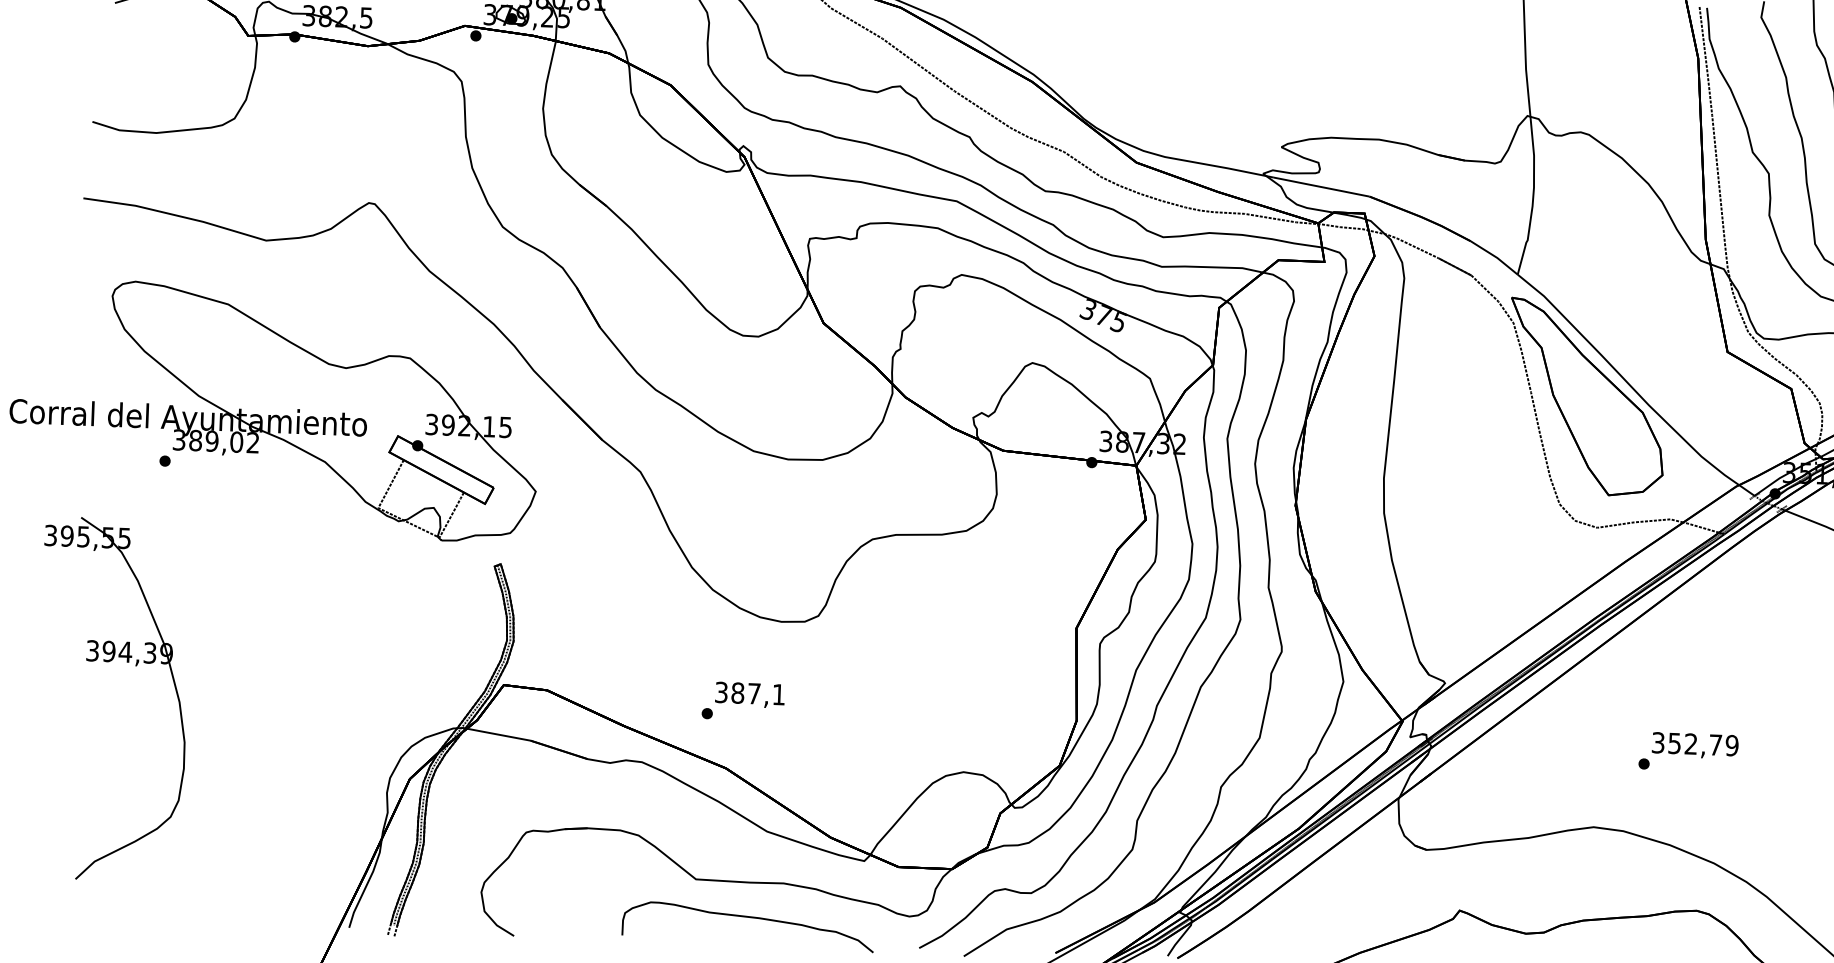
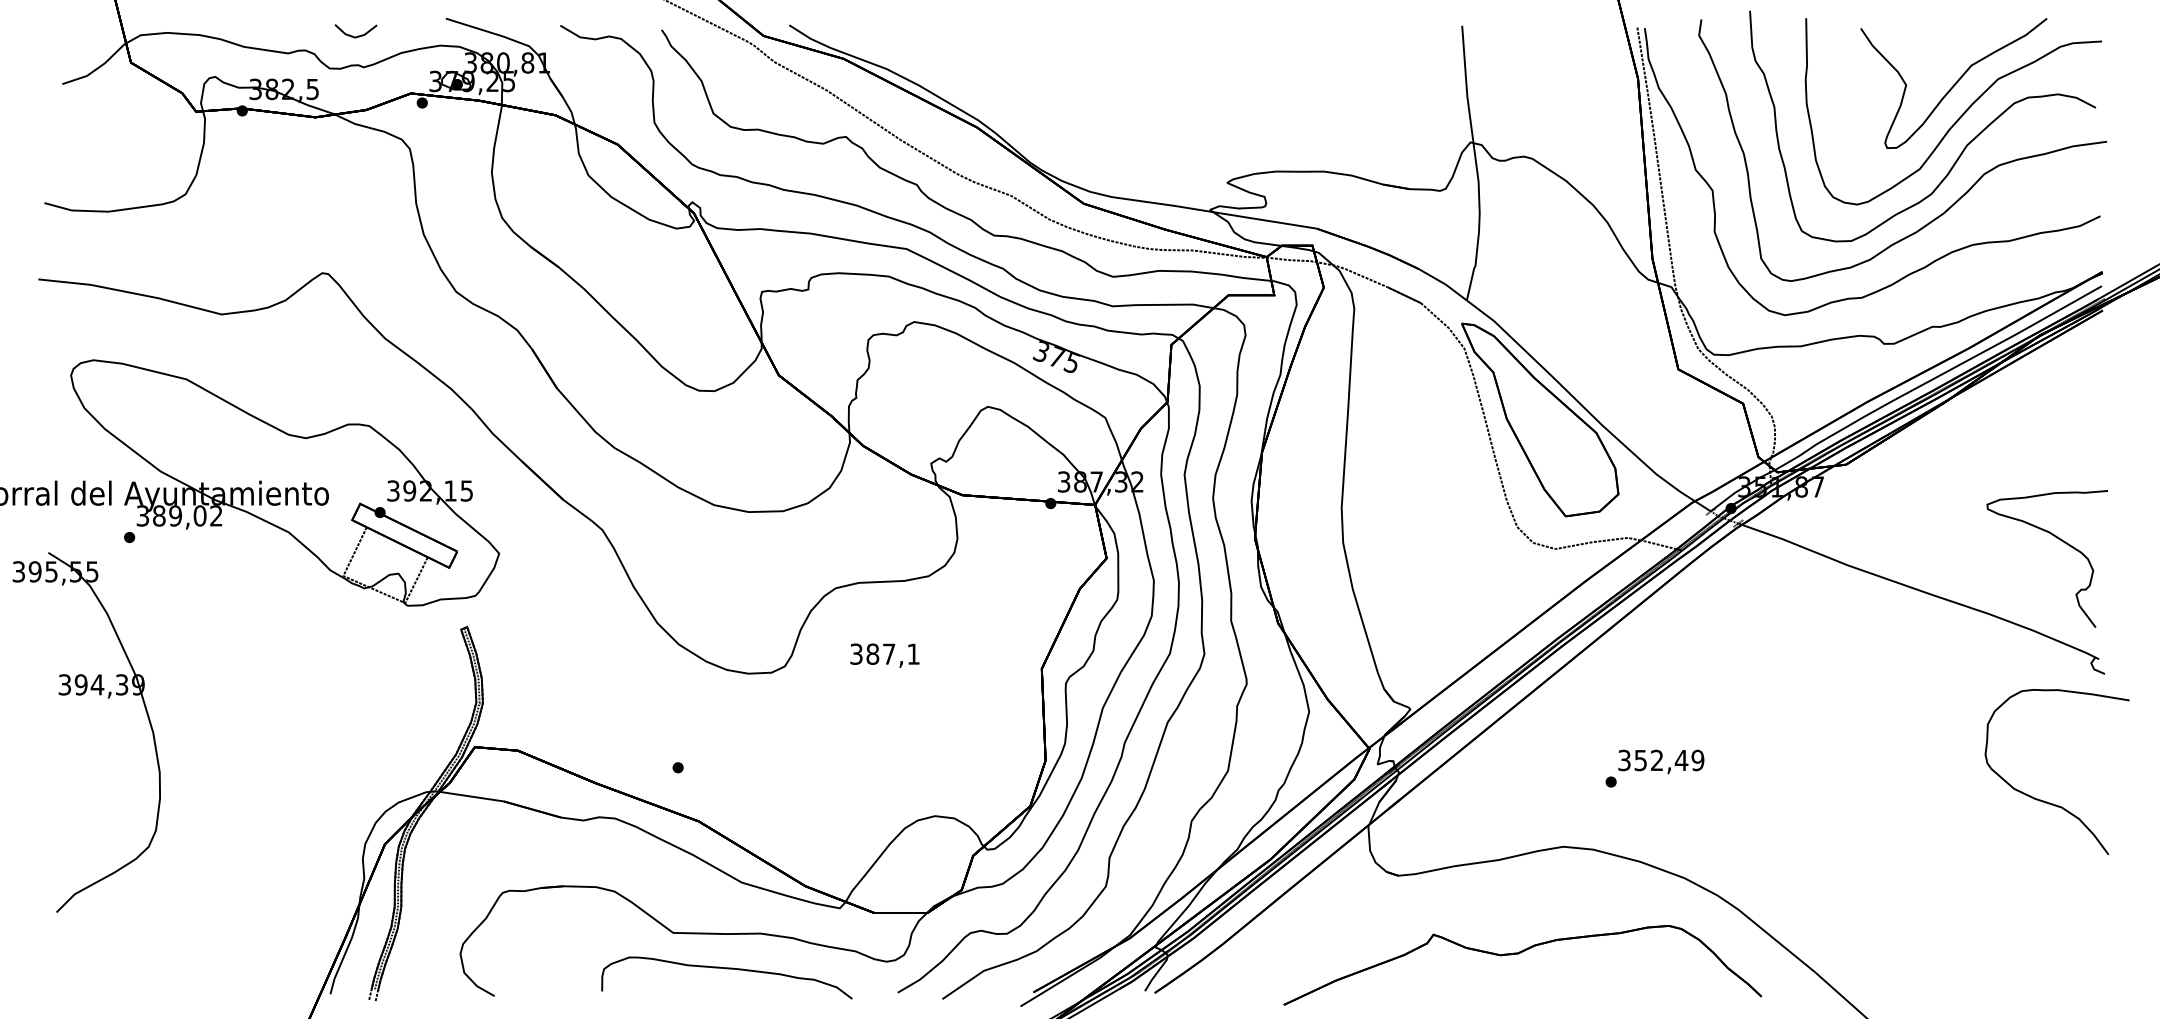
part: (108, 662) -> (81, 695), moved
text: (749, 694) -> (884, 655), moved
text: (1715, 745) -> (1681, 760), 352,79 -> 352,49

